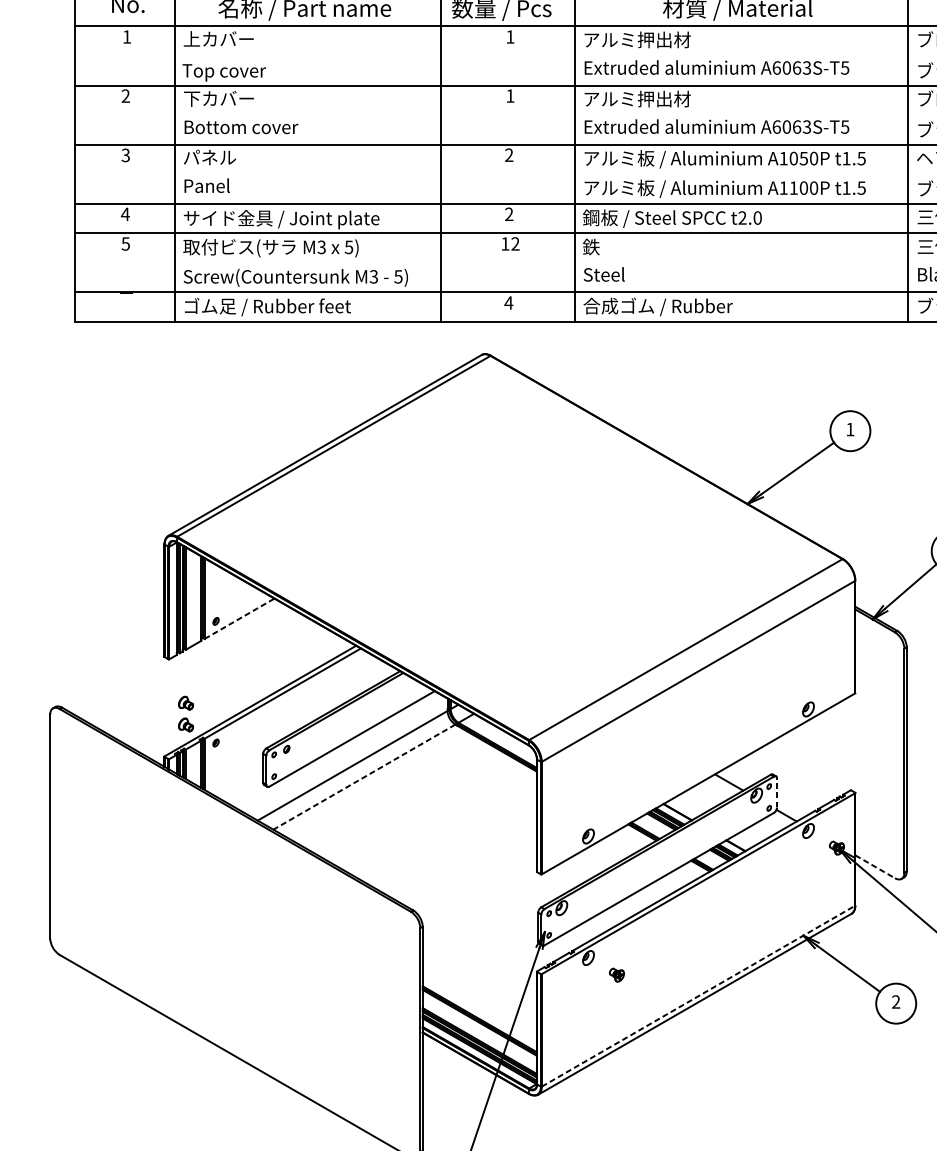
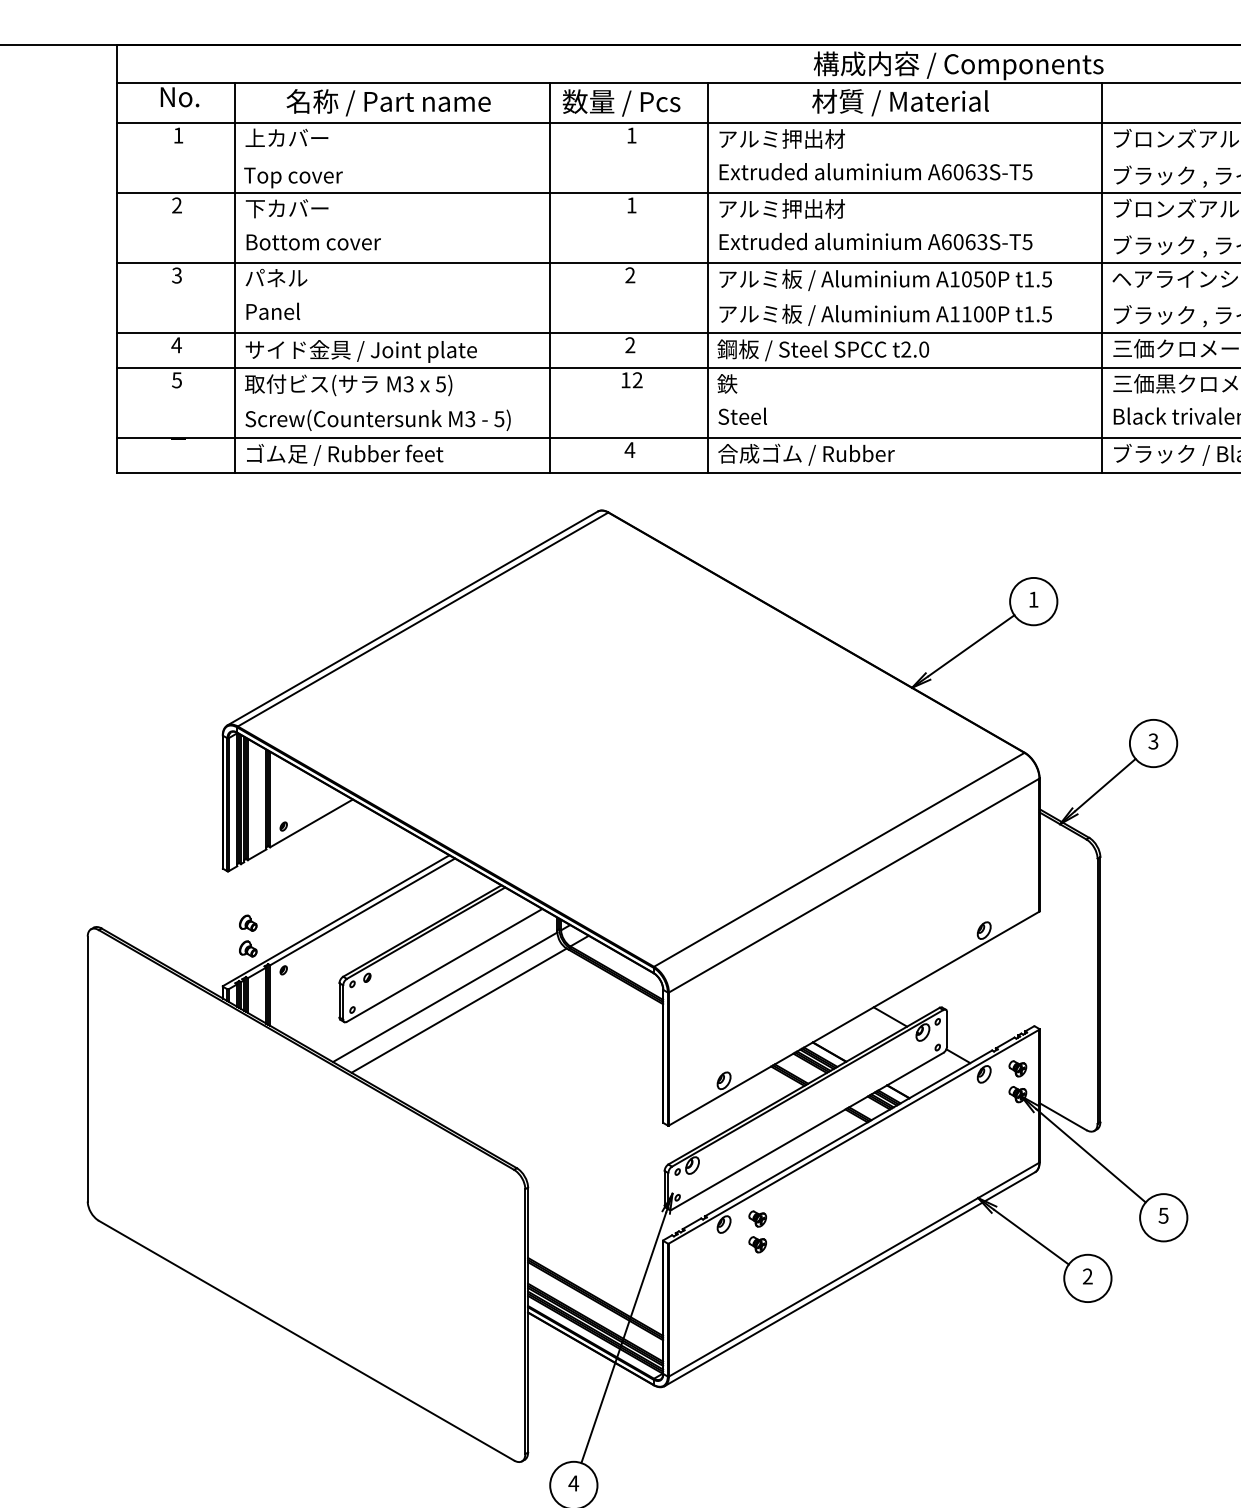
line: (239, 618) -> (311, 823), dashed -> solid
line: (363, 777) -> (458, 1010), dashed -> solid
line: (777, 792) -> (947, 1028), dashed -> solid
part: (836, 826) -> (1017, 1068), added
line: (875, 866) -> (1063, 1116), dashed -> solid
part: (616, 952) -> (757, 1218), added
line: (698, 996) -> (854, 1269), dashed -> solid

